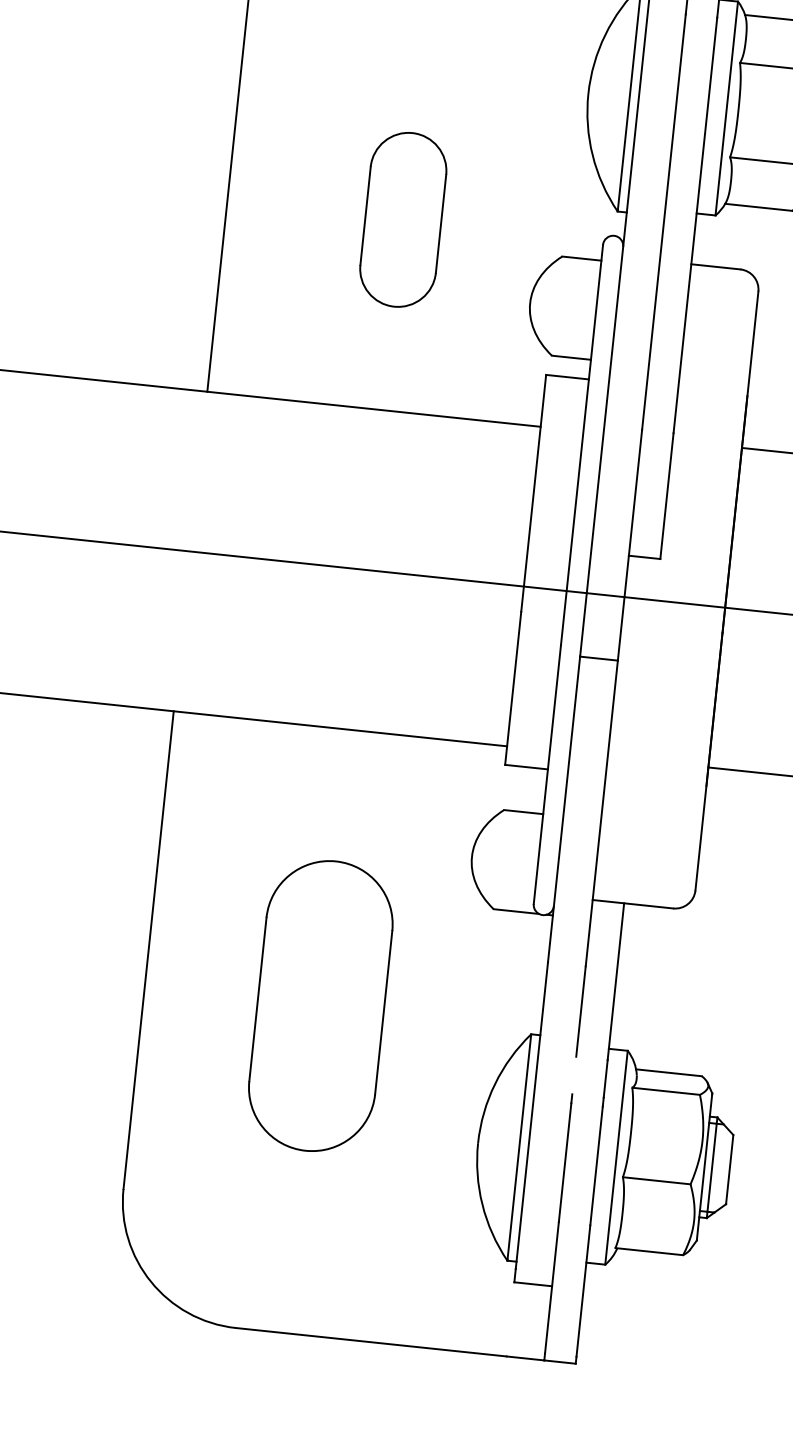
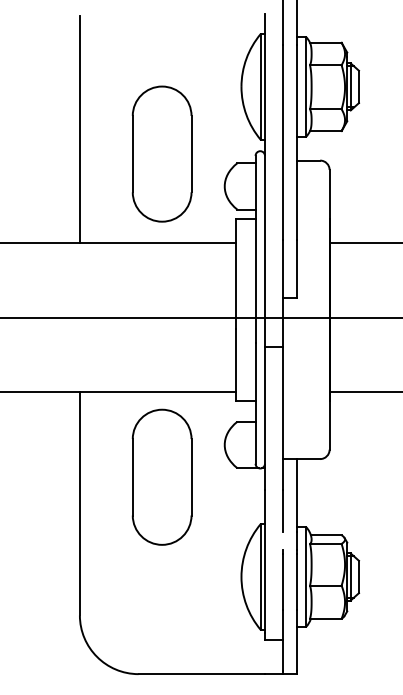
part: (402, 218) -> (161, 153), size x1.67
part: (319, 1004) -> (161, 476), moved

